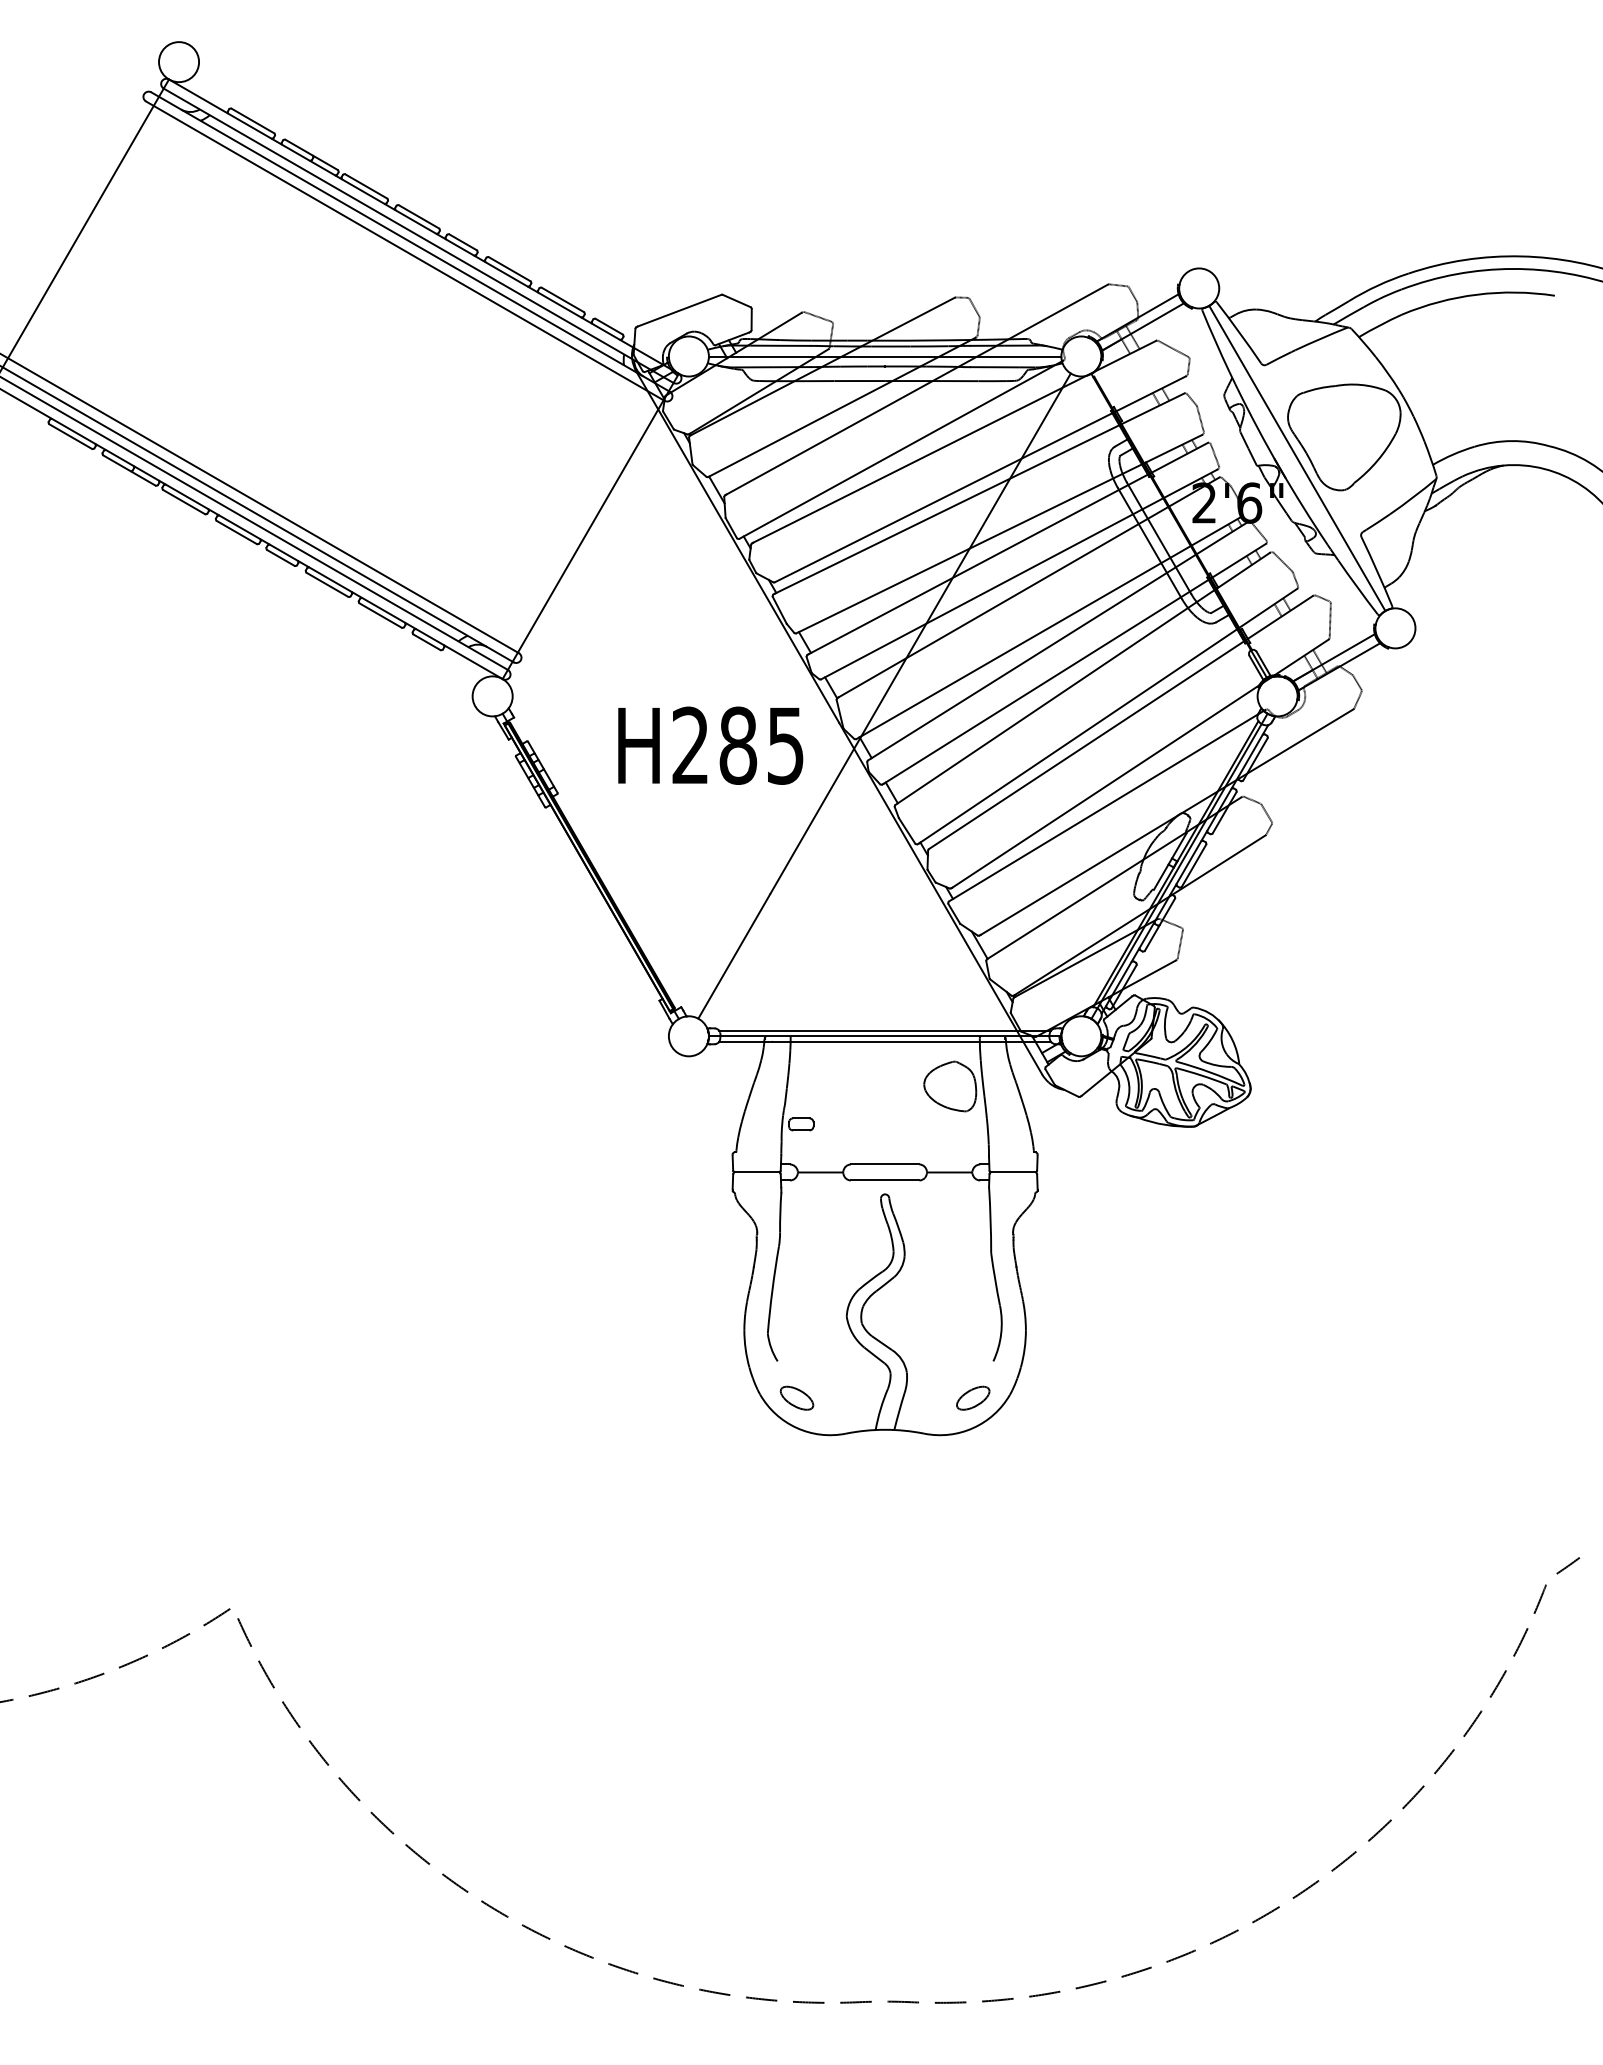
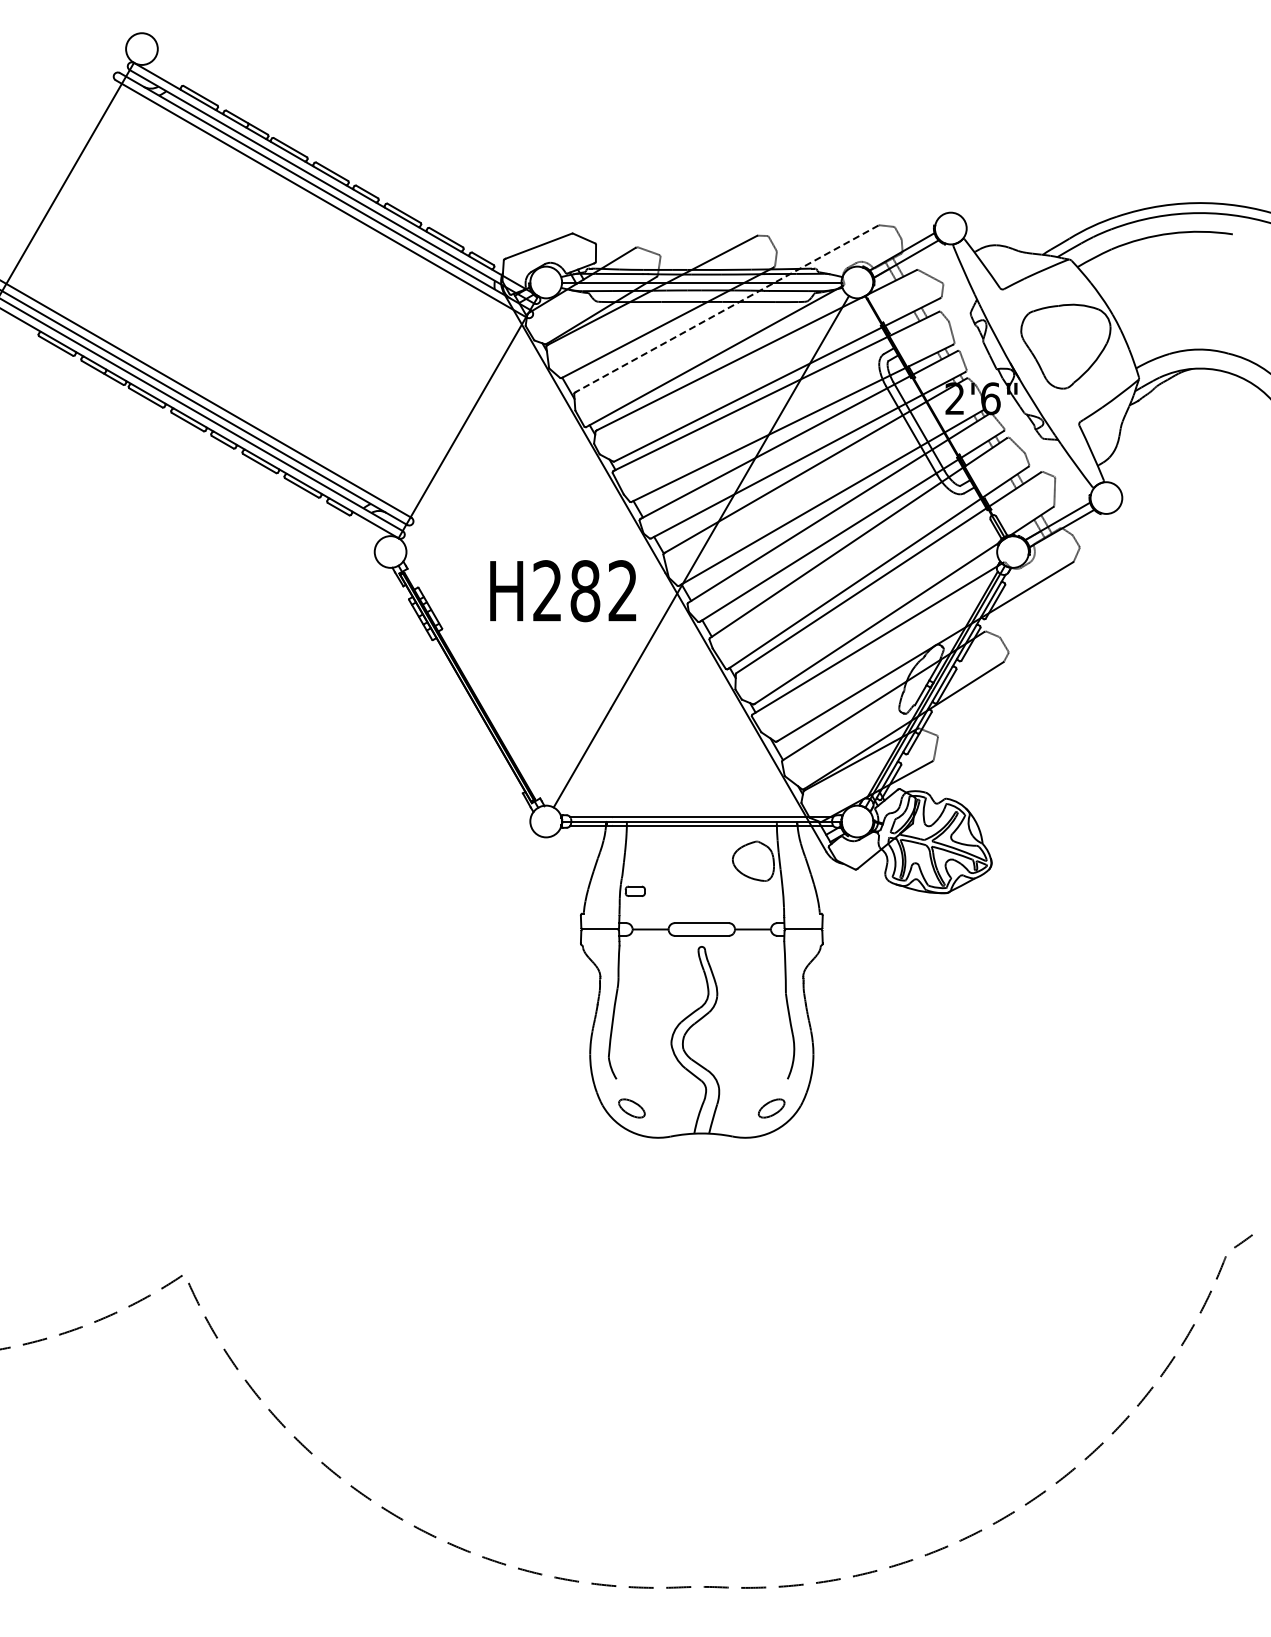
line: (917, 389) -> (727, 308), solid -> dashed
line: (1297, 458) -> (1028, 363), removed
text: (785, 746) -> (622, 591), H285 -> H282

